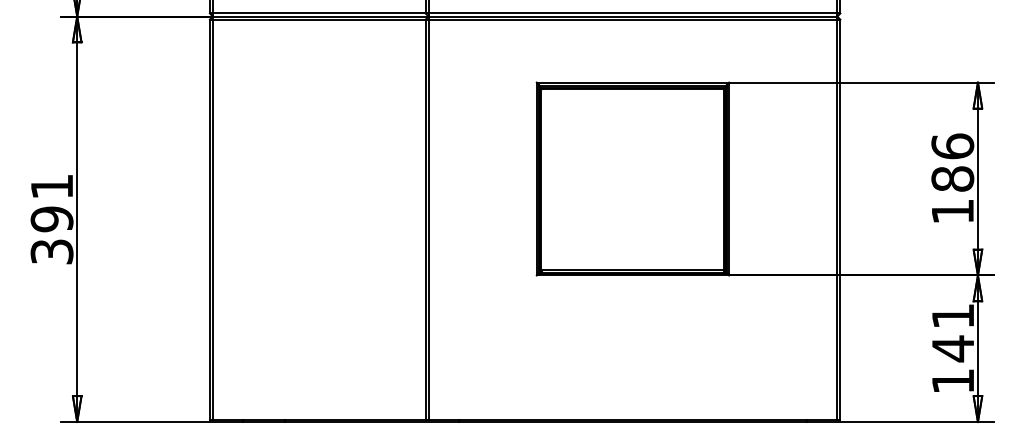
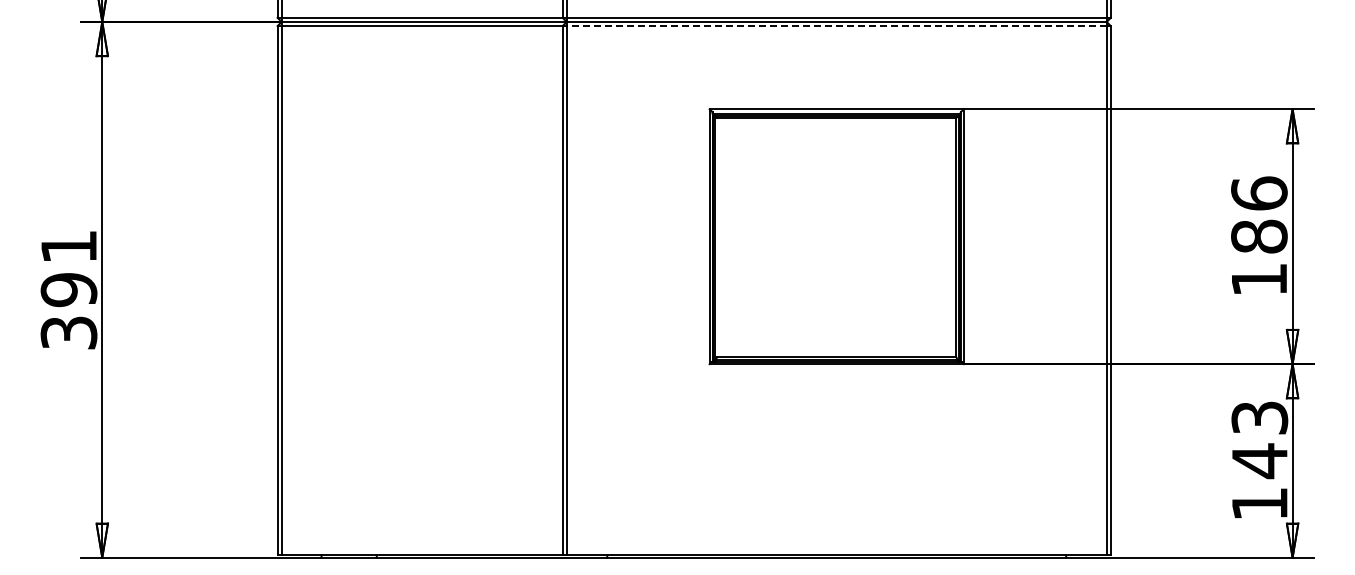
line: (632, 20) -> (836, 26), solid -> dashed
text: (952, 315) -> (1259, 417), 141 -> 143

